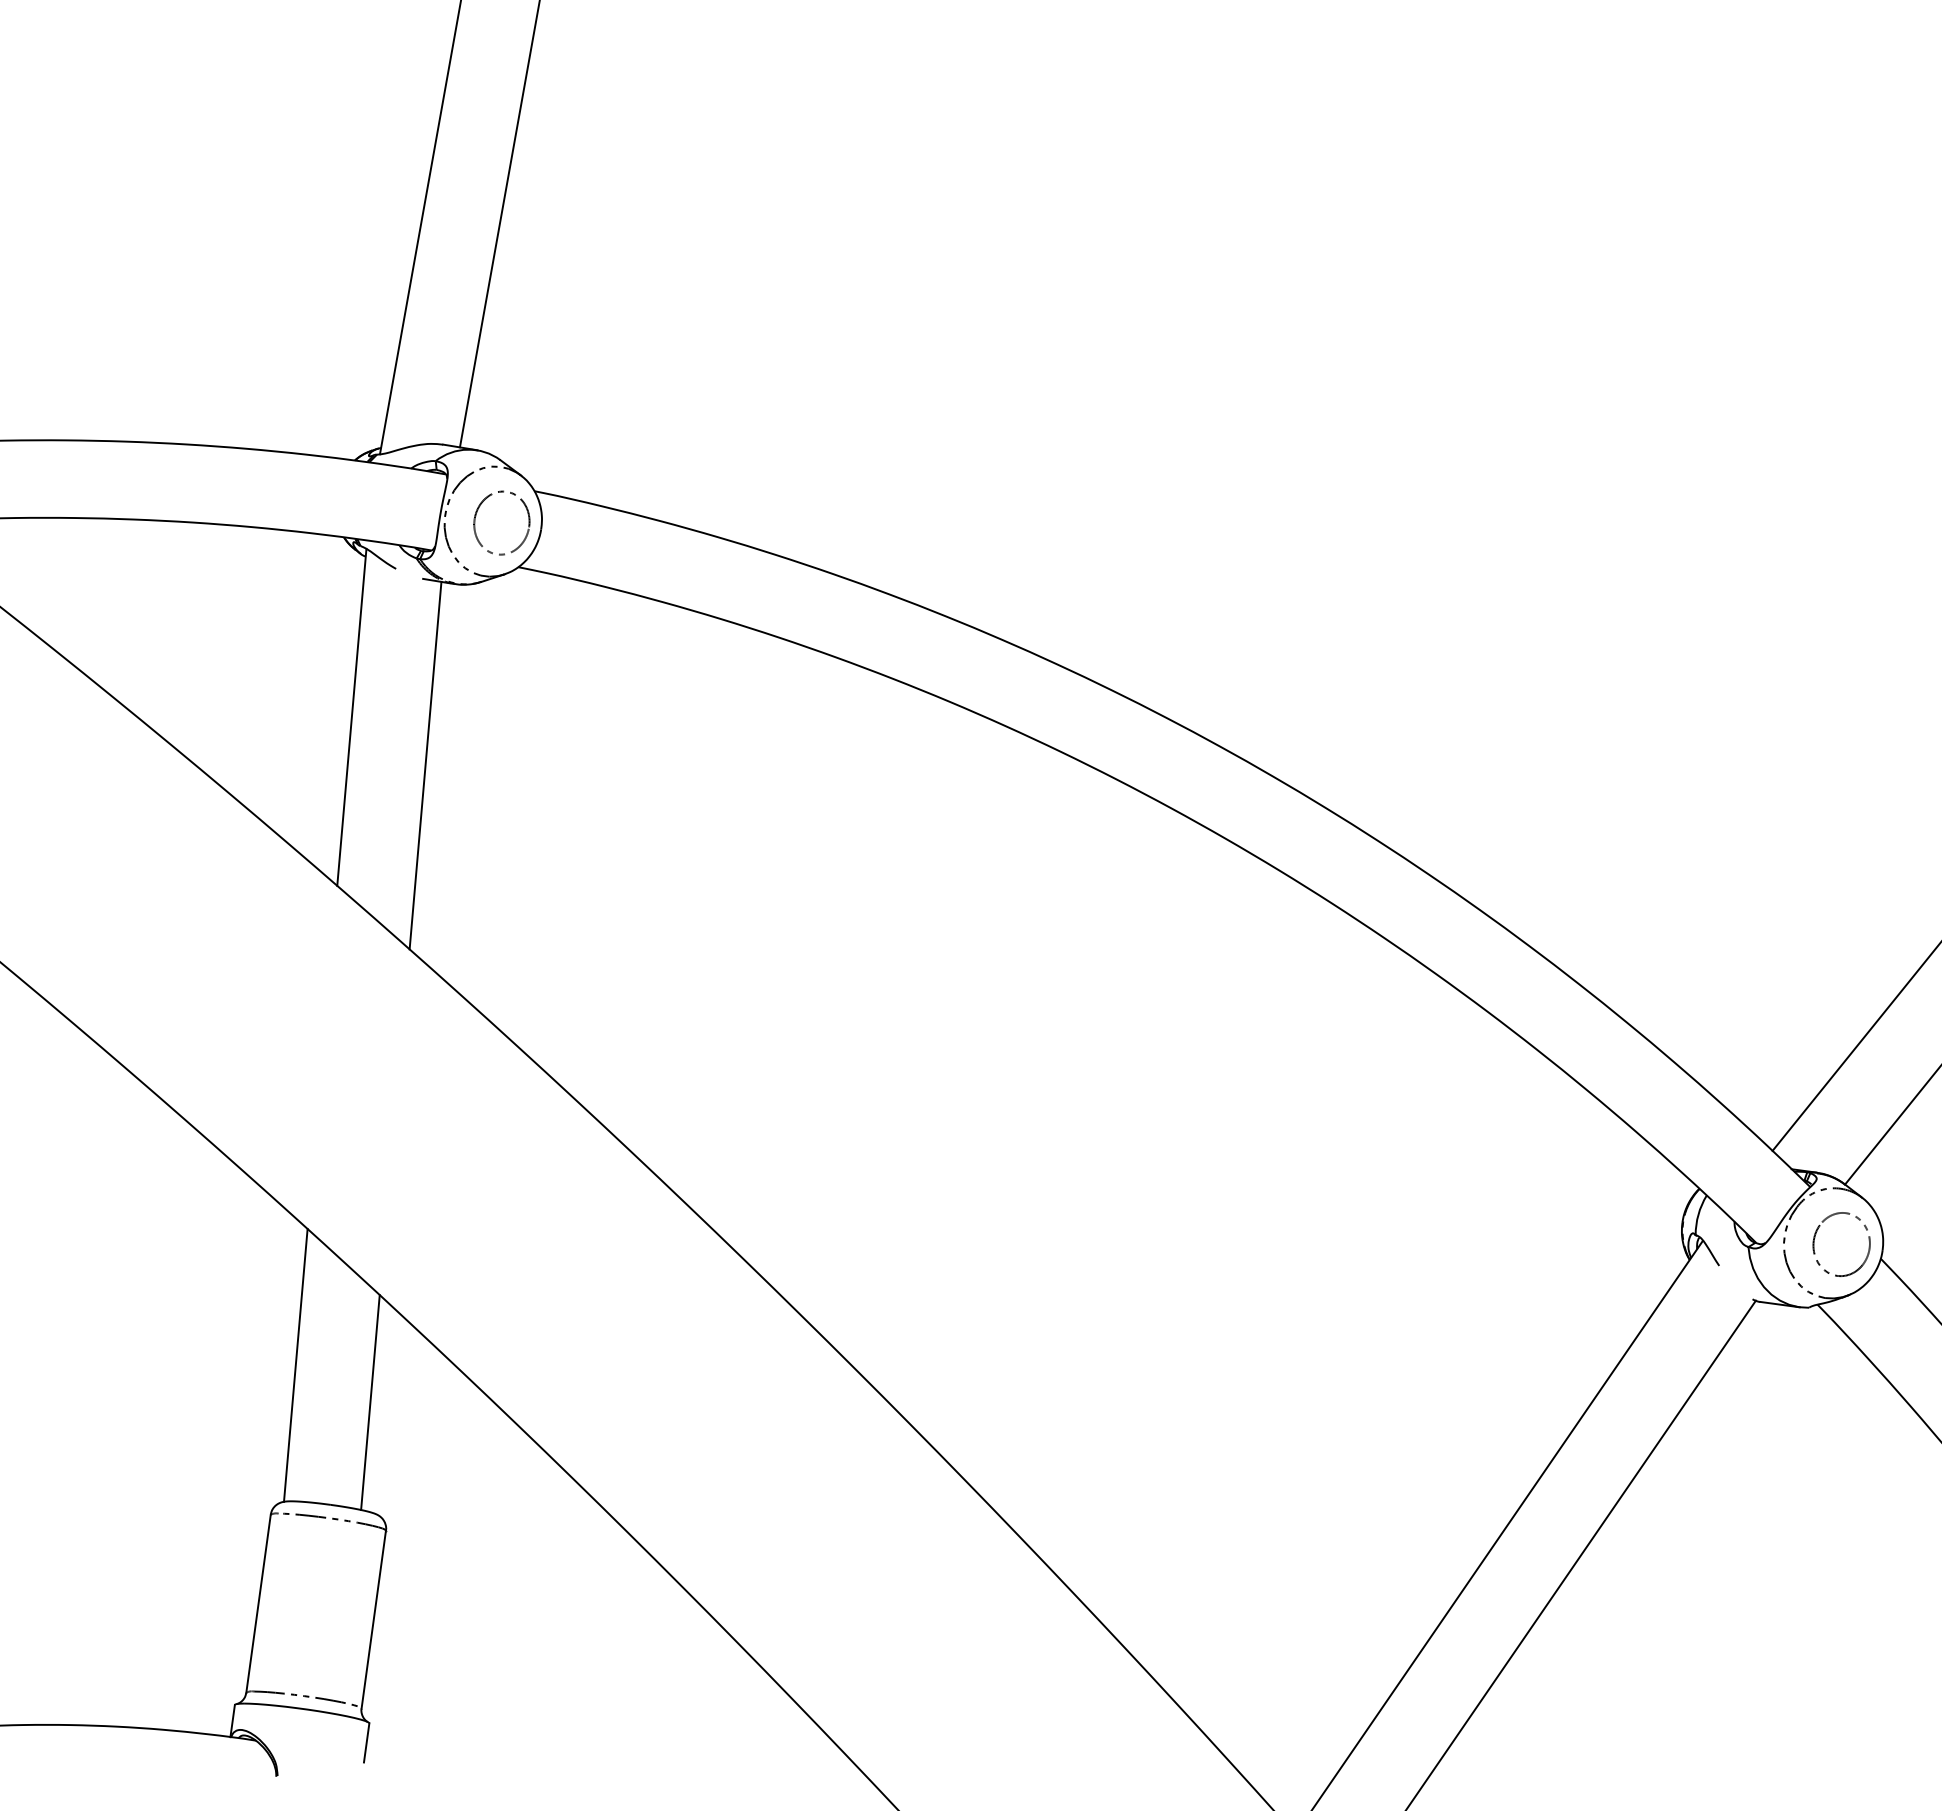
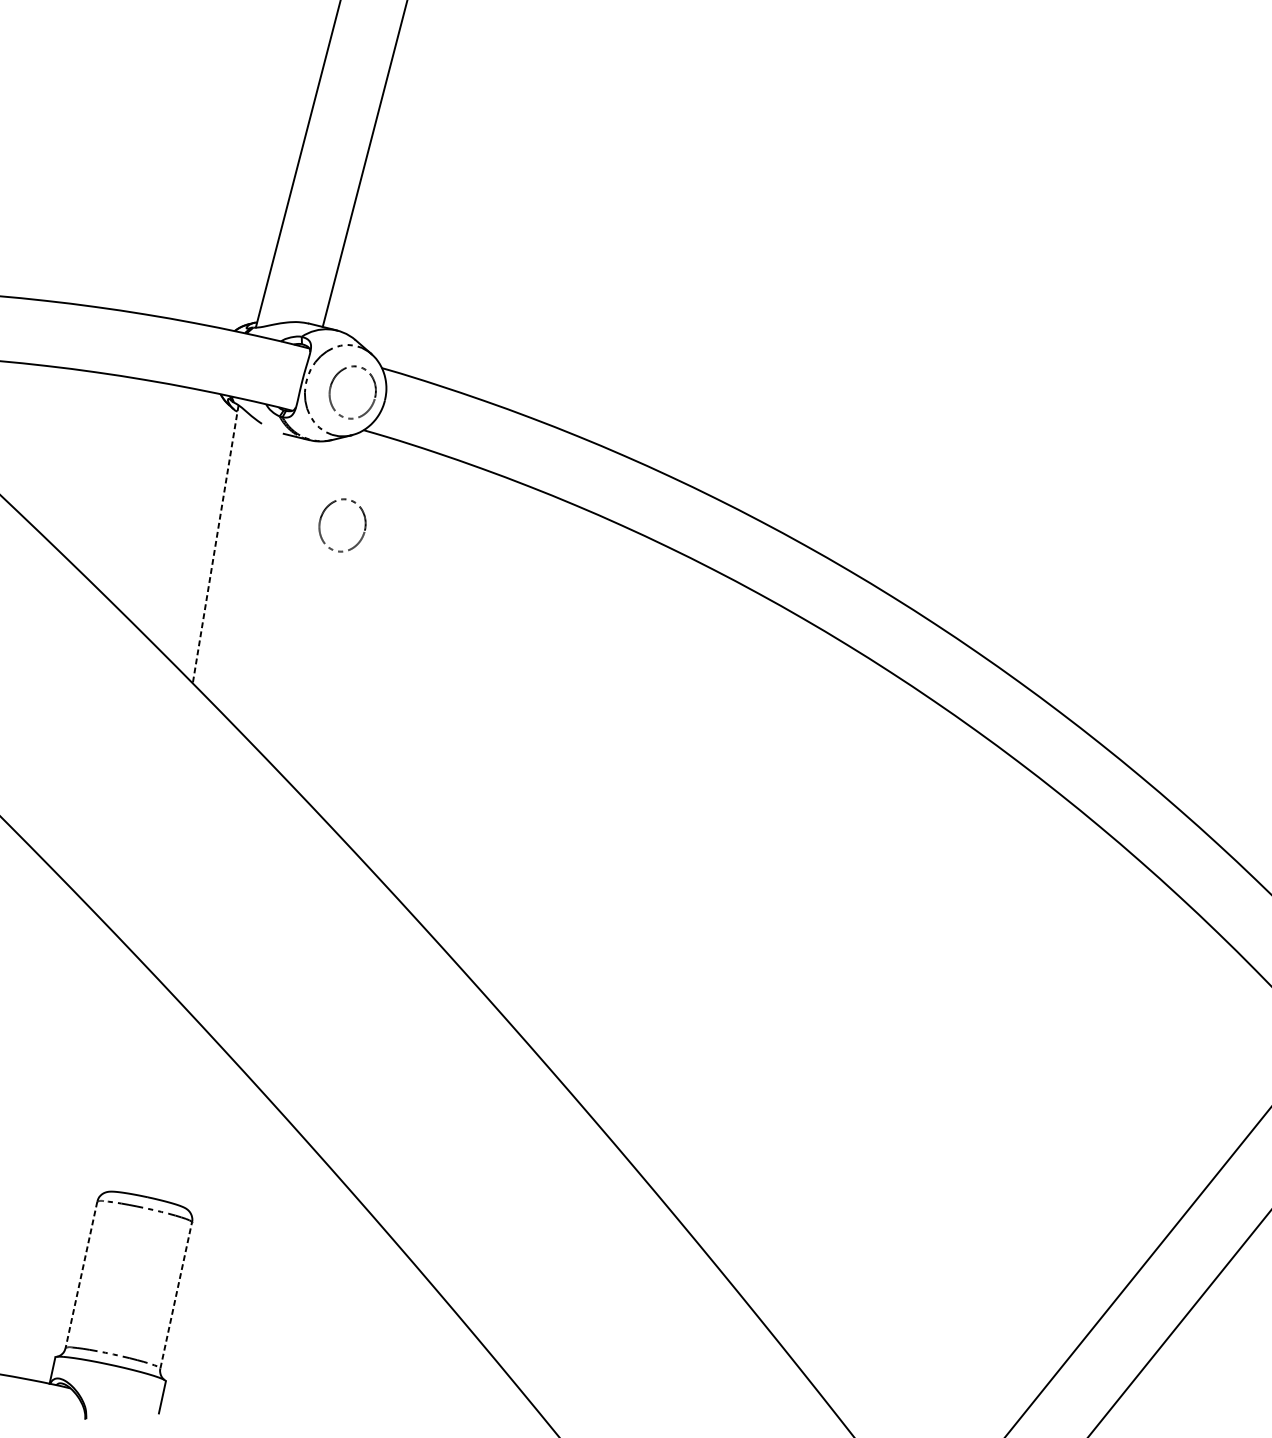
part: (476, 676) -> (321, 518), added
line: (351, 717) -> (215, 544), solid -> dashed
line: (425, 765) -> (273, 589), removed
line: (295, 1365) -> (127, 1079), removed
line: (370, 1402) -> (187, 1114), removed
line: (258, 1603) -> (81, 1274), solid -> dashed
line: (373, 1619) -> (175, 1295), solid -> dashed

